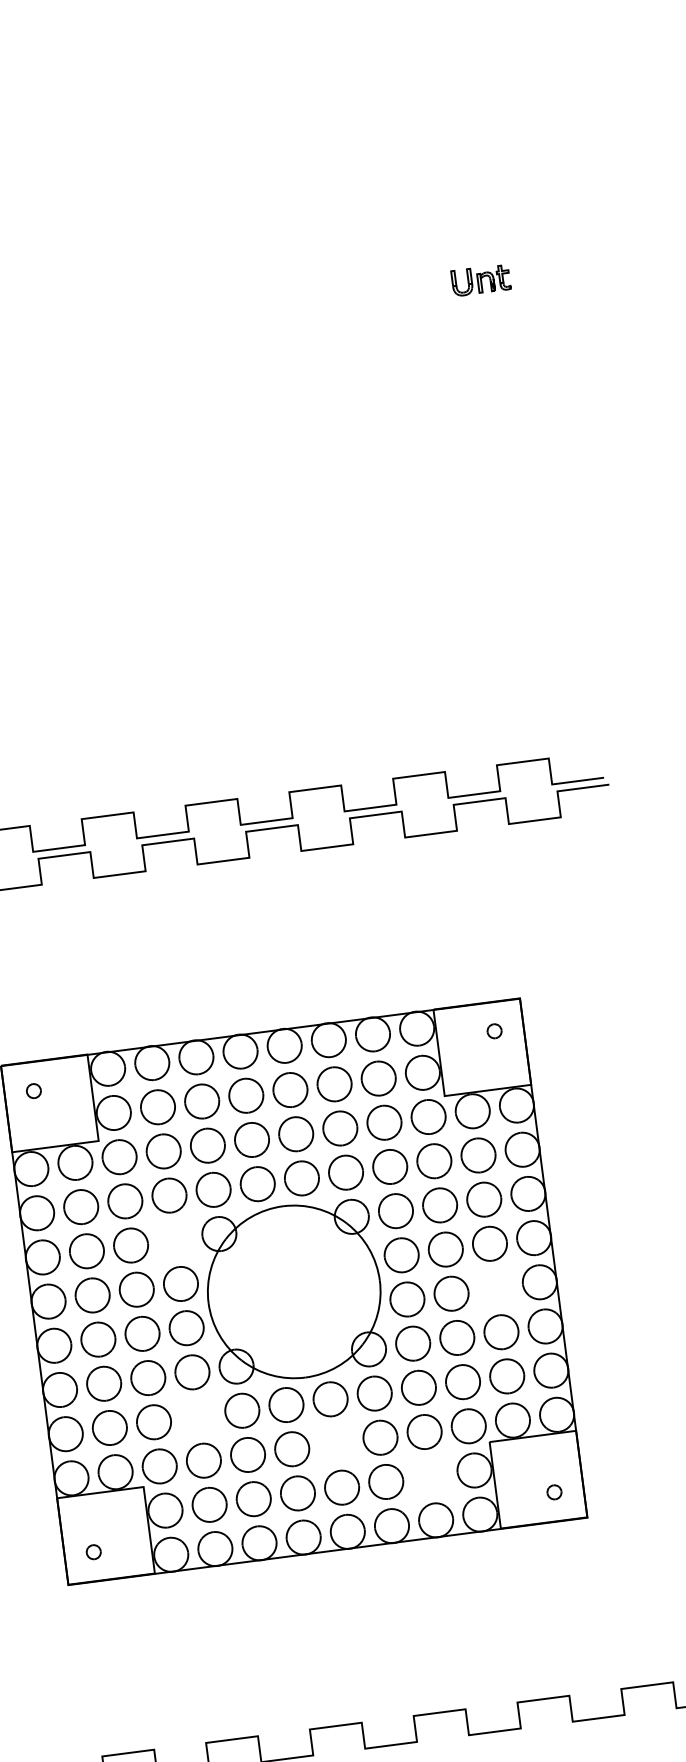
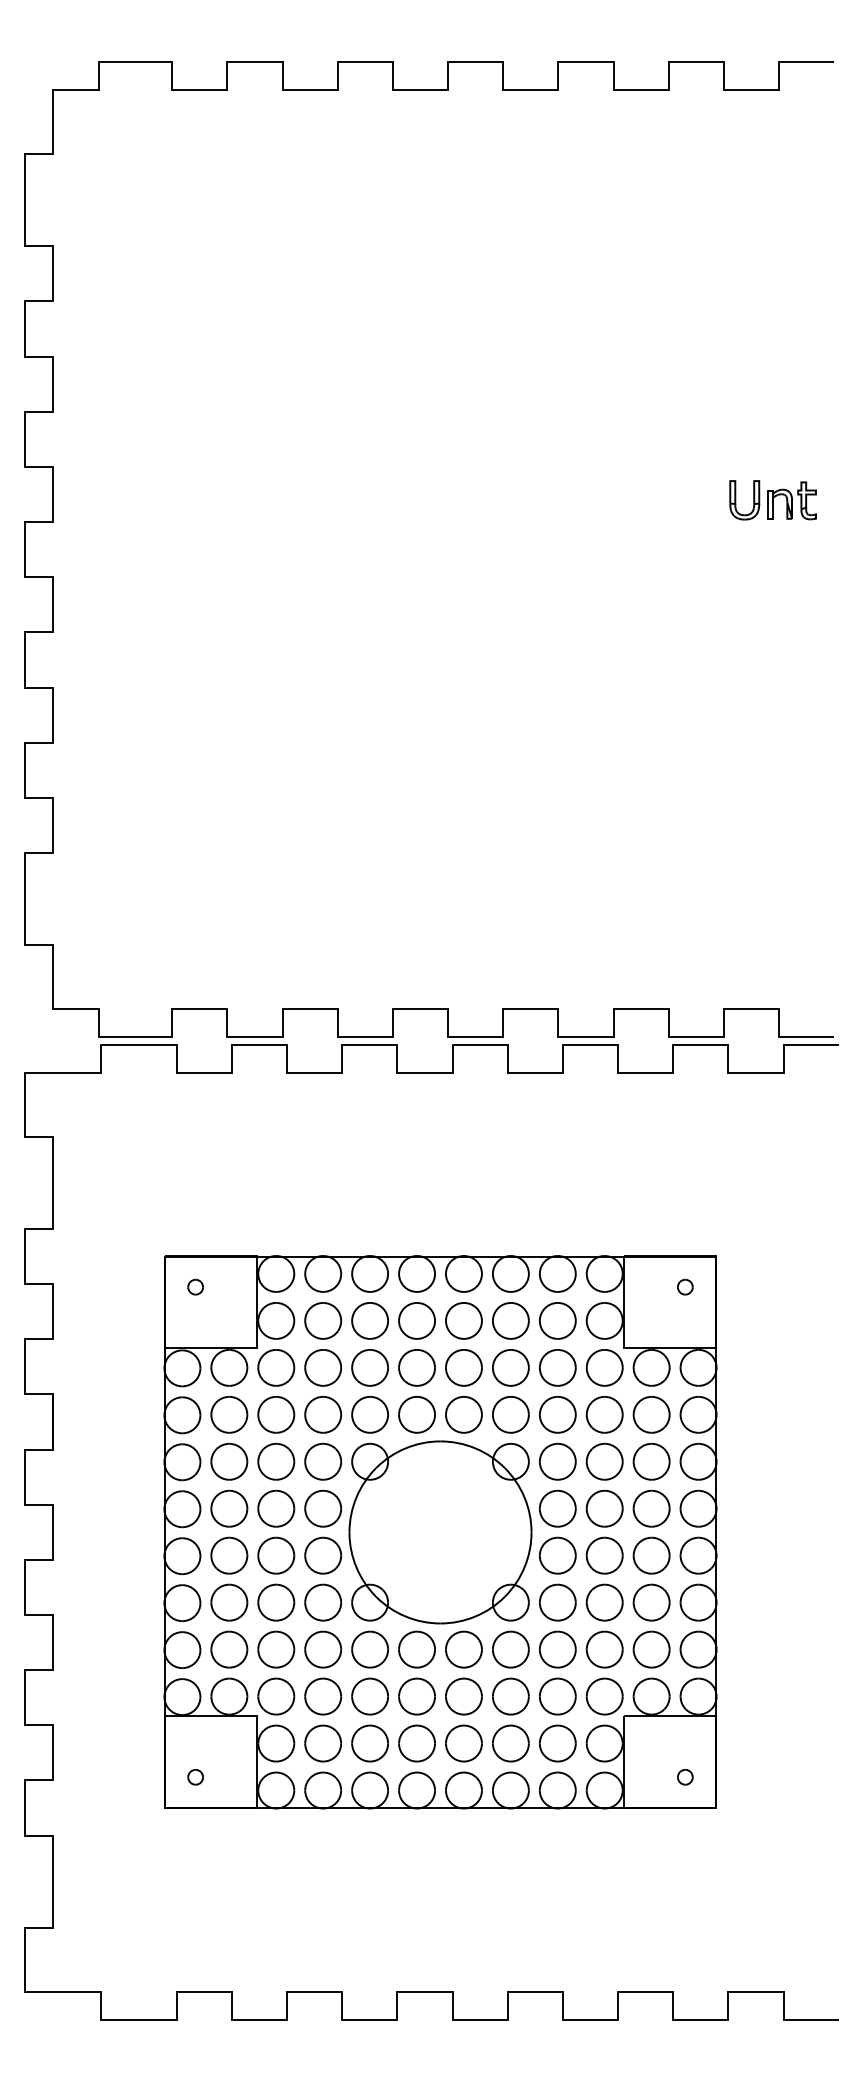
part: (480, 280) -> (772, 500), size x1.43
part: (175, 1239) -> (323, 1461), added
part: (495, 1287) -> (651, 1555), added
part: (198, 1416) -> (323, 1649), added
part: (335, 1443) -> (463, 1696), added
part: (430, 1476) -> (557, 1743), added

